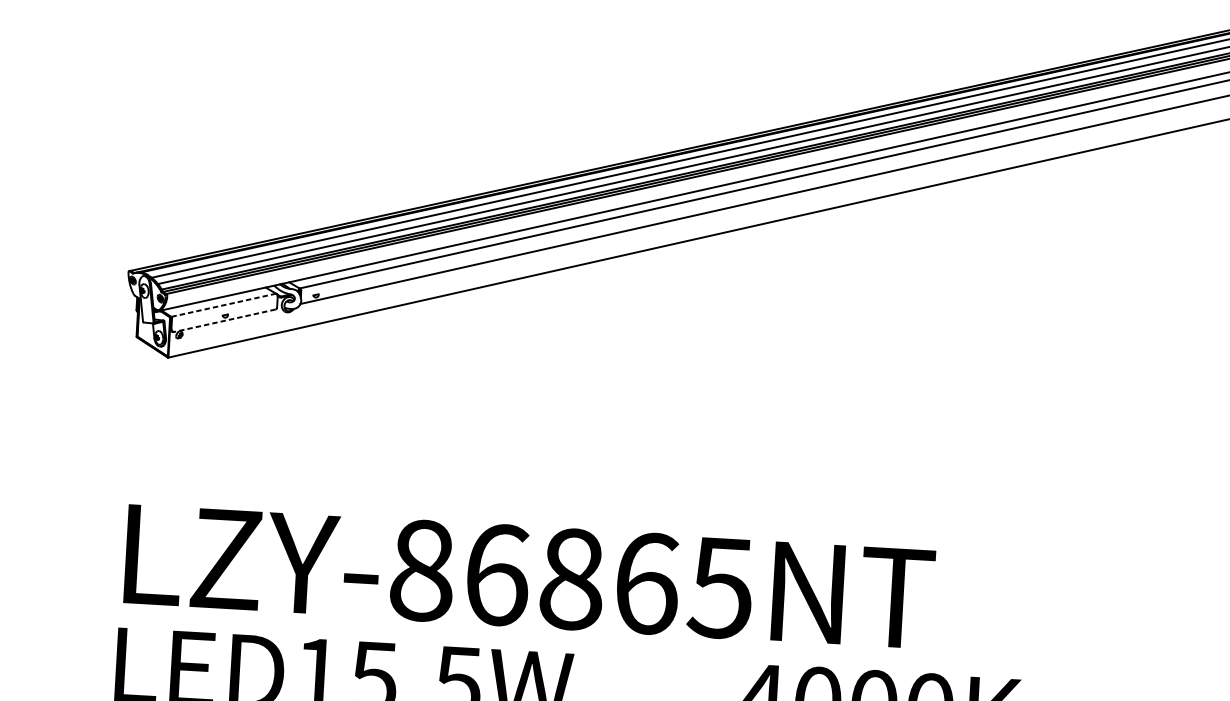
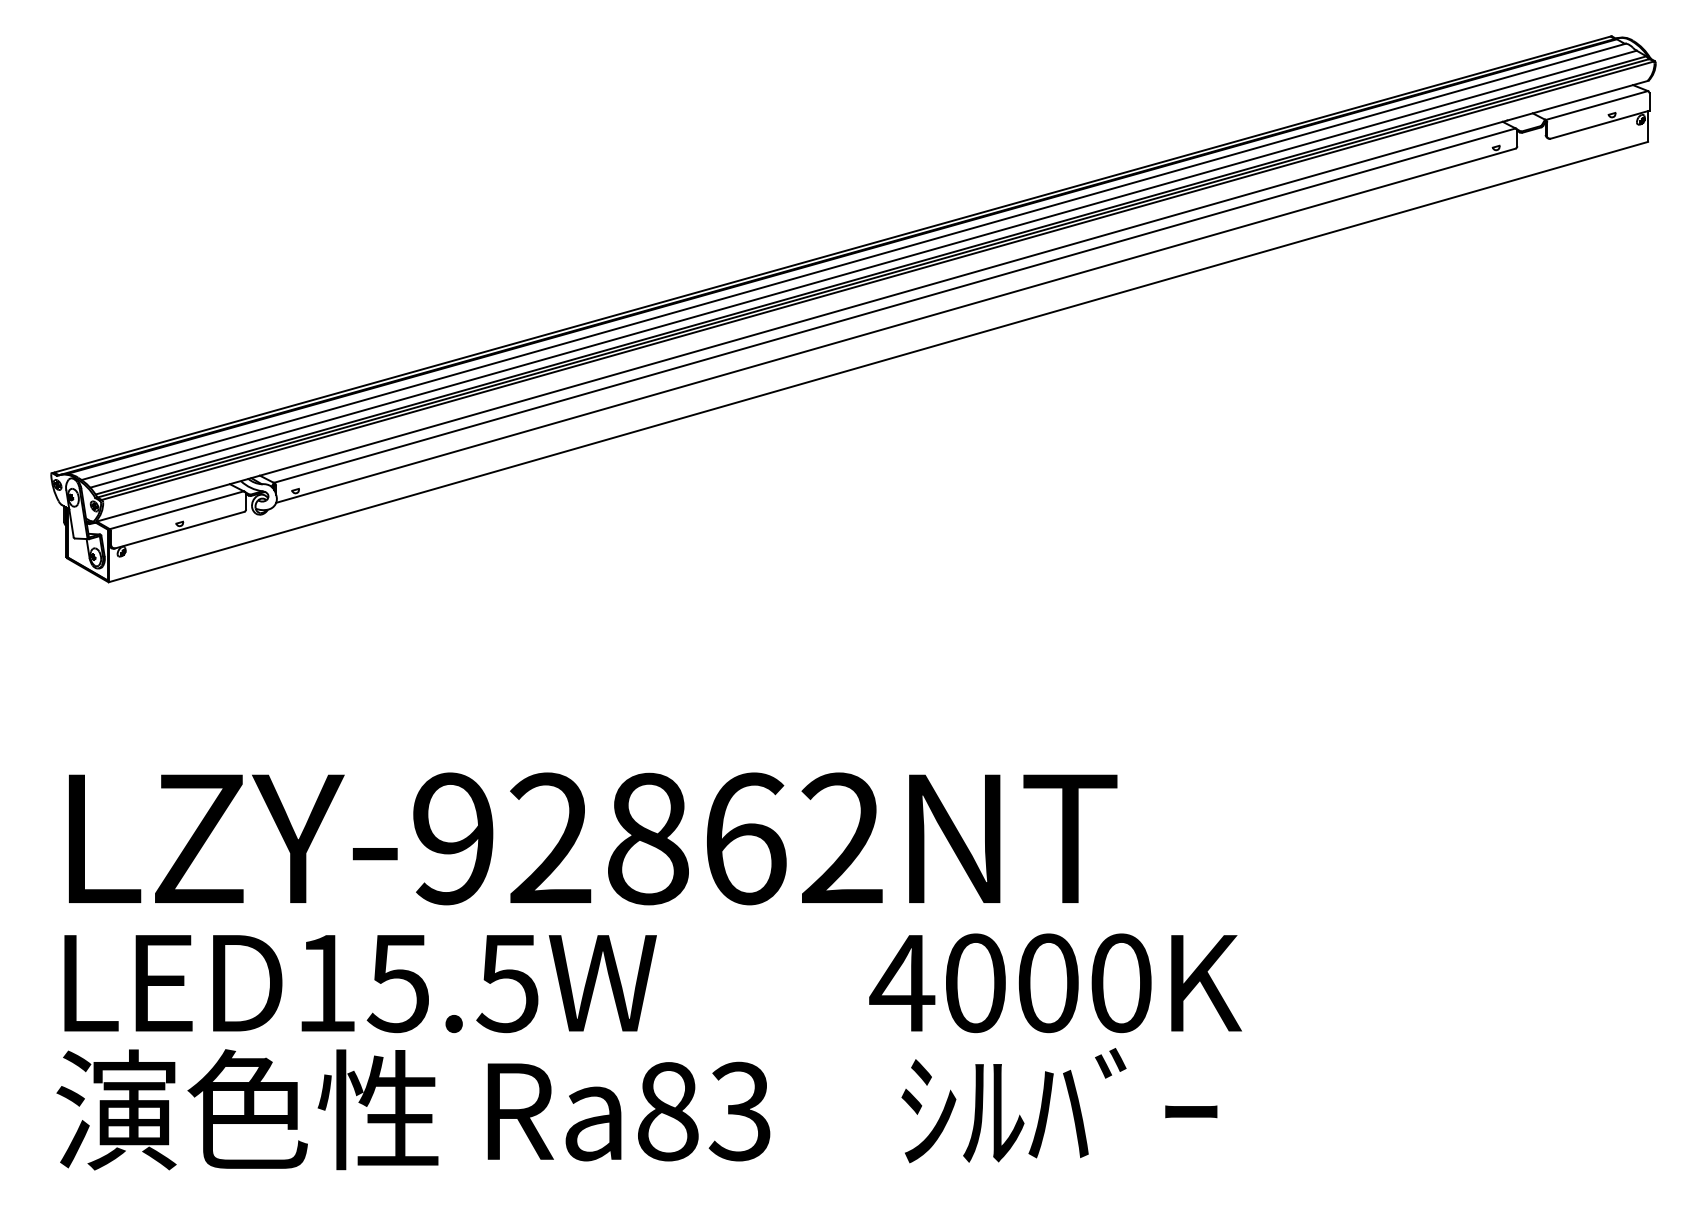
line: (223, 305) -> (176, 510), dashed -> solid
line: (224, 320) -> (179, 530), dashed -> solid
text: (571, 578) -> (647, 838), LZY-86865NT -> LZY-92862NT

